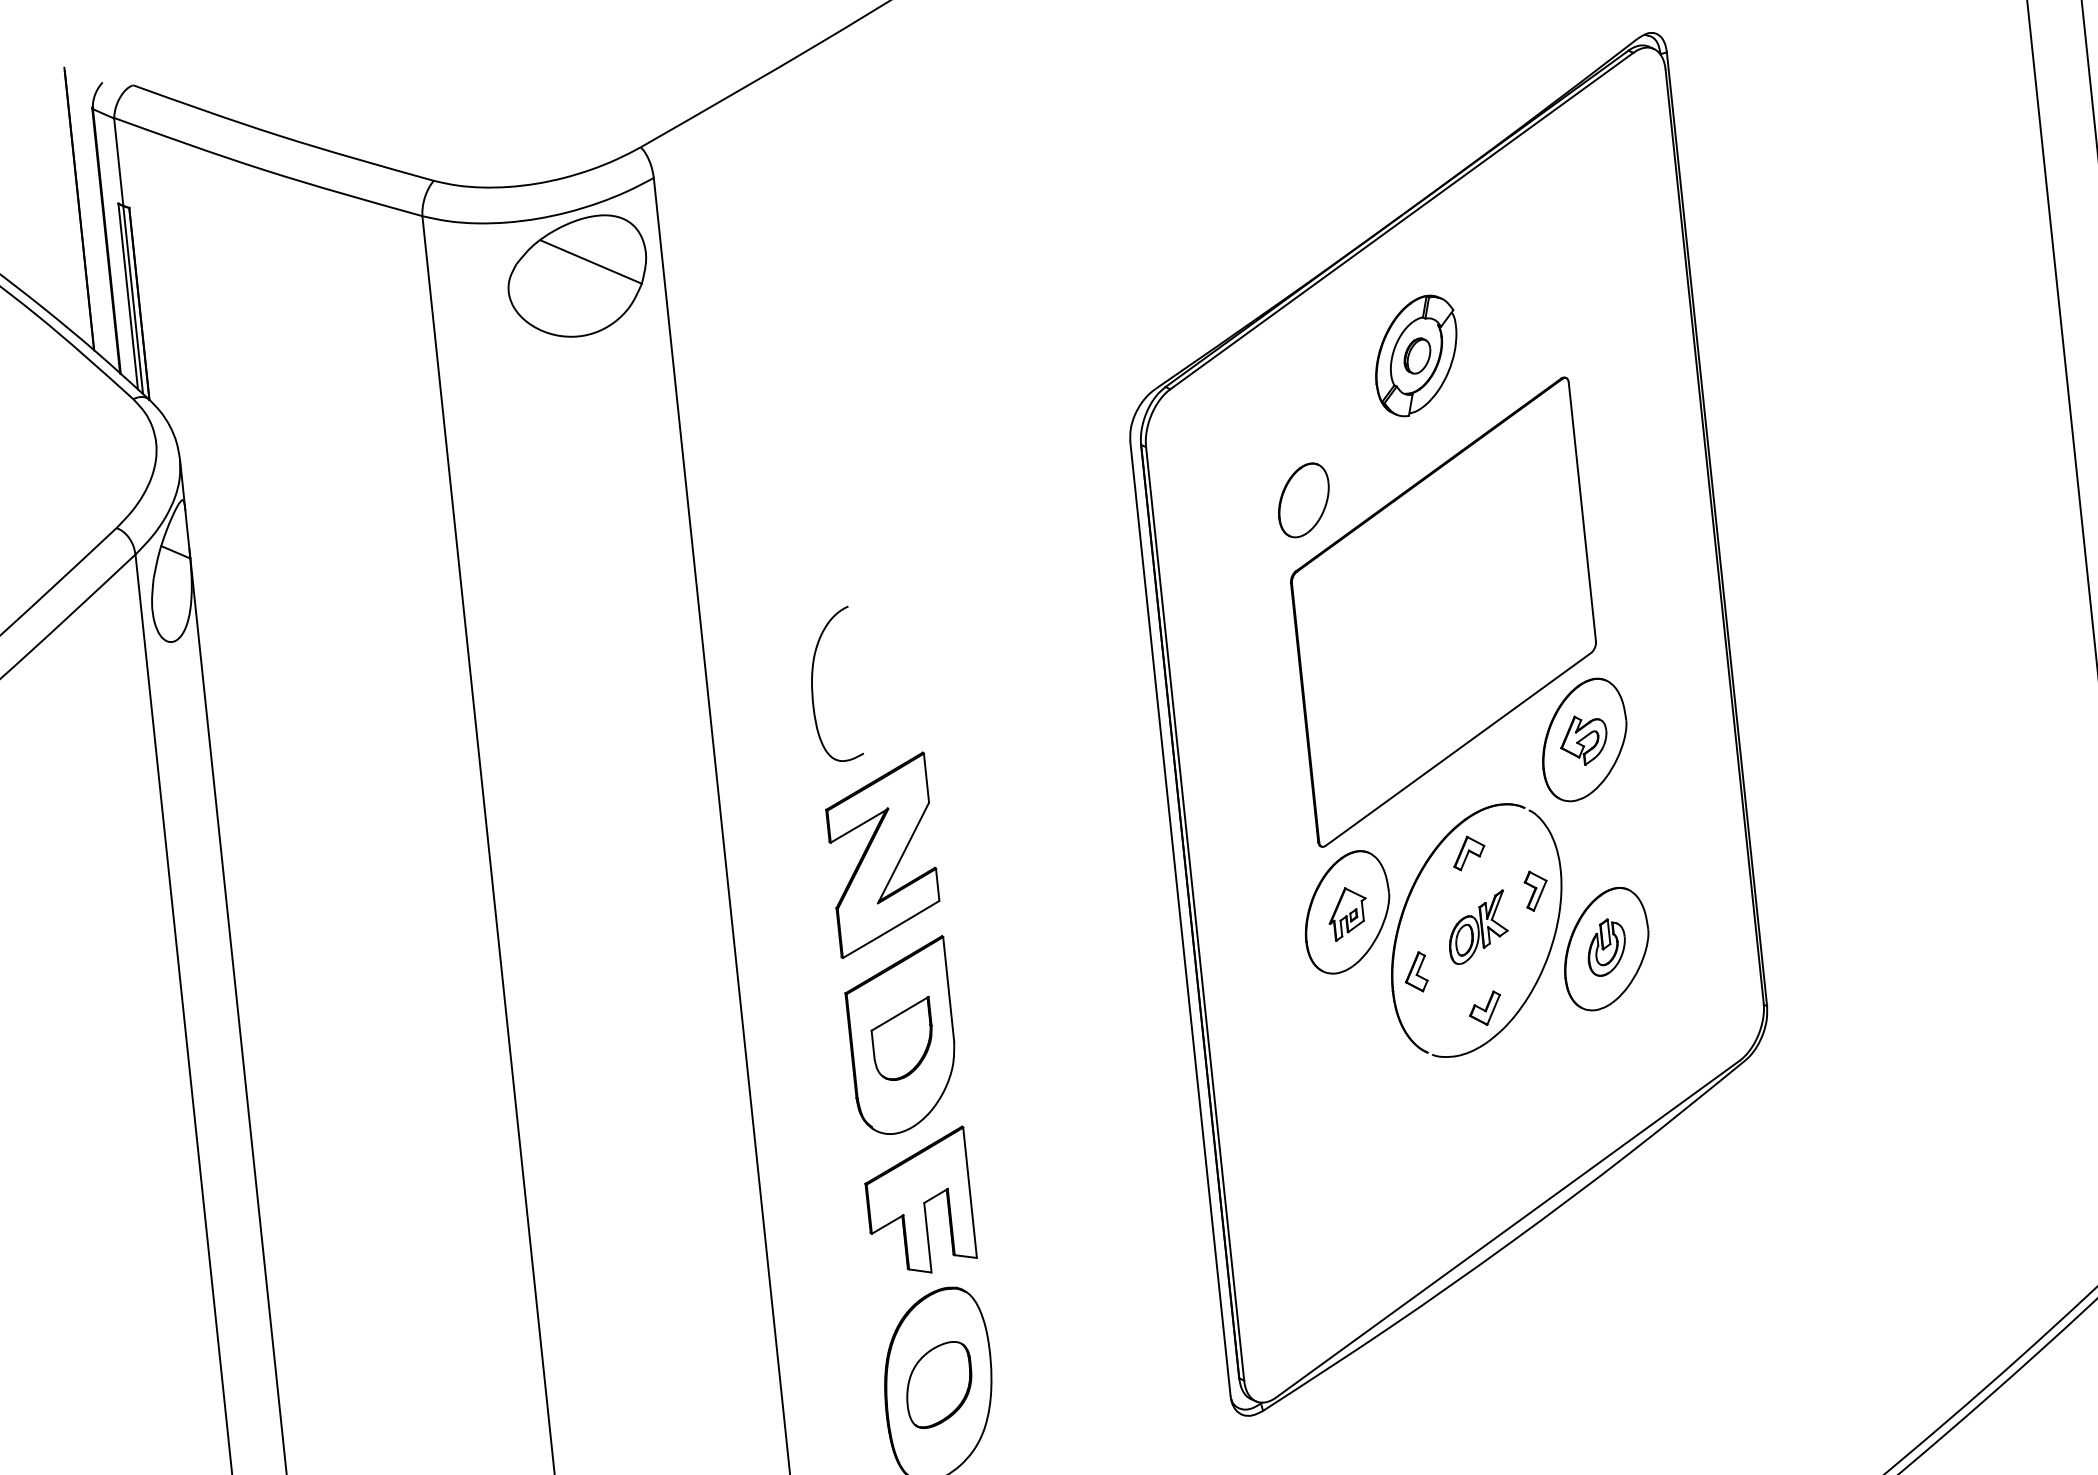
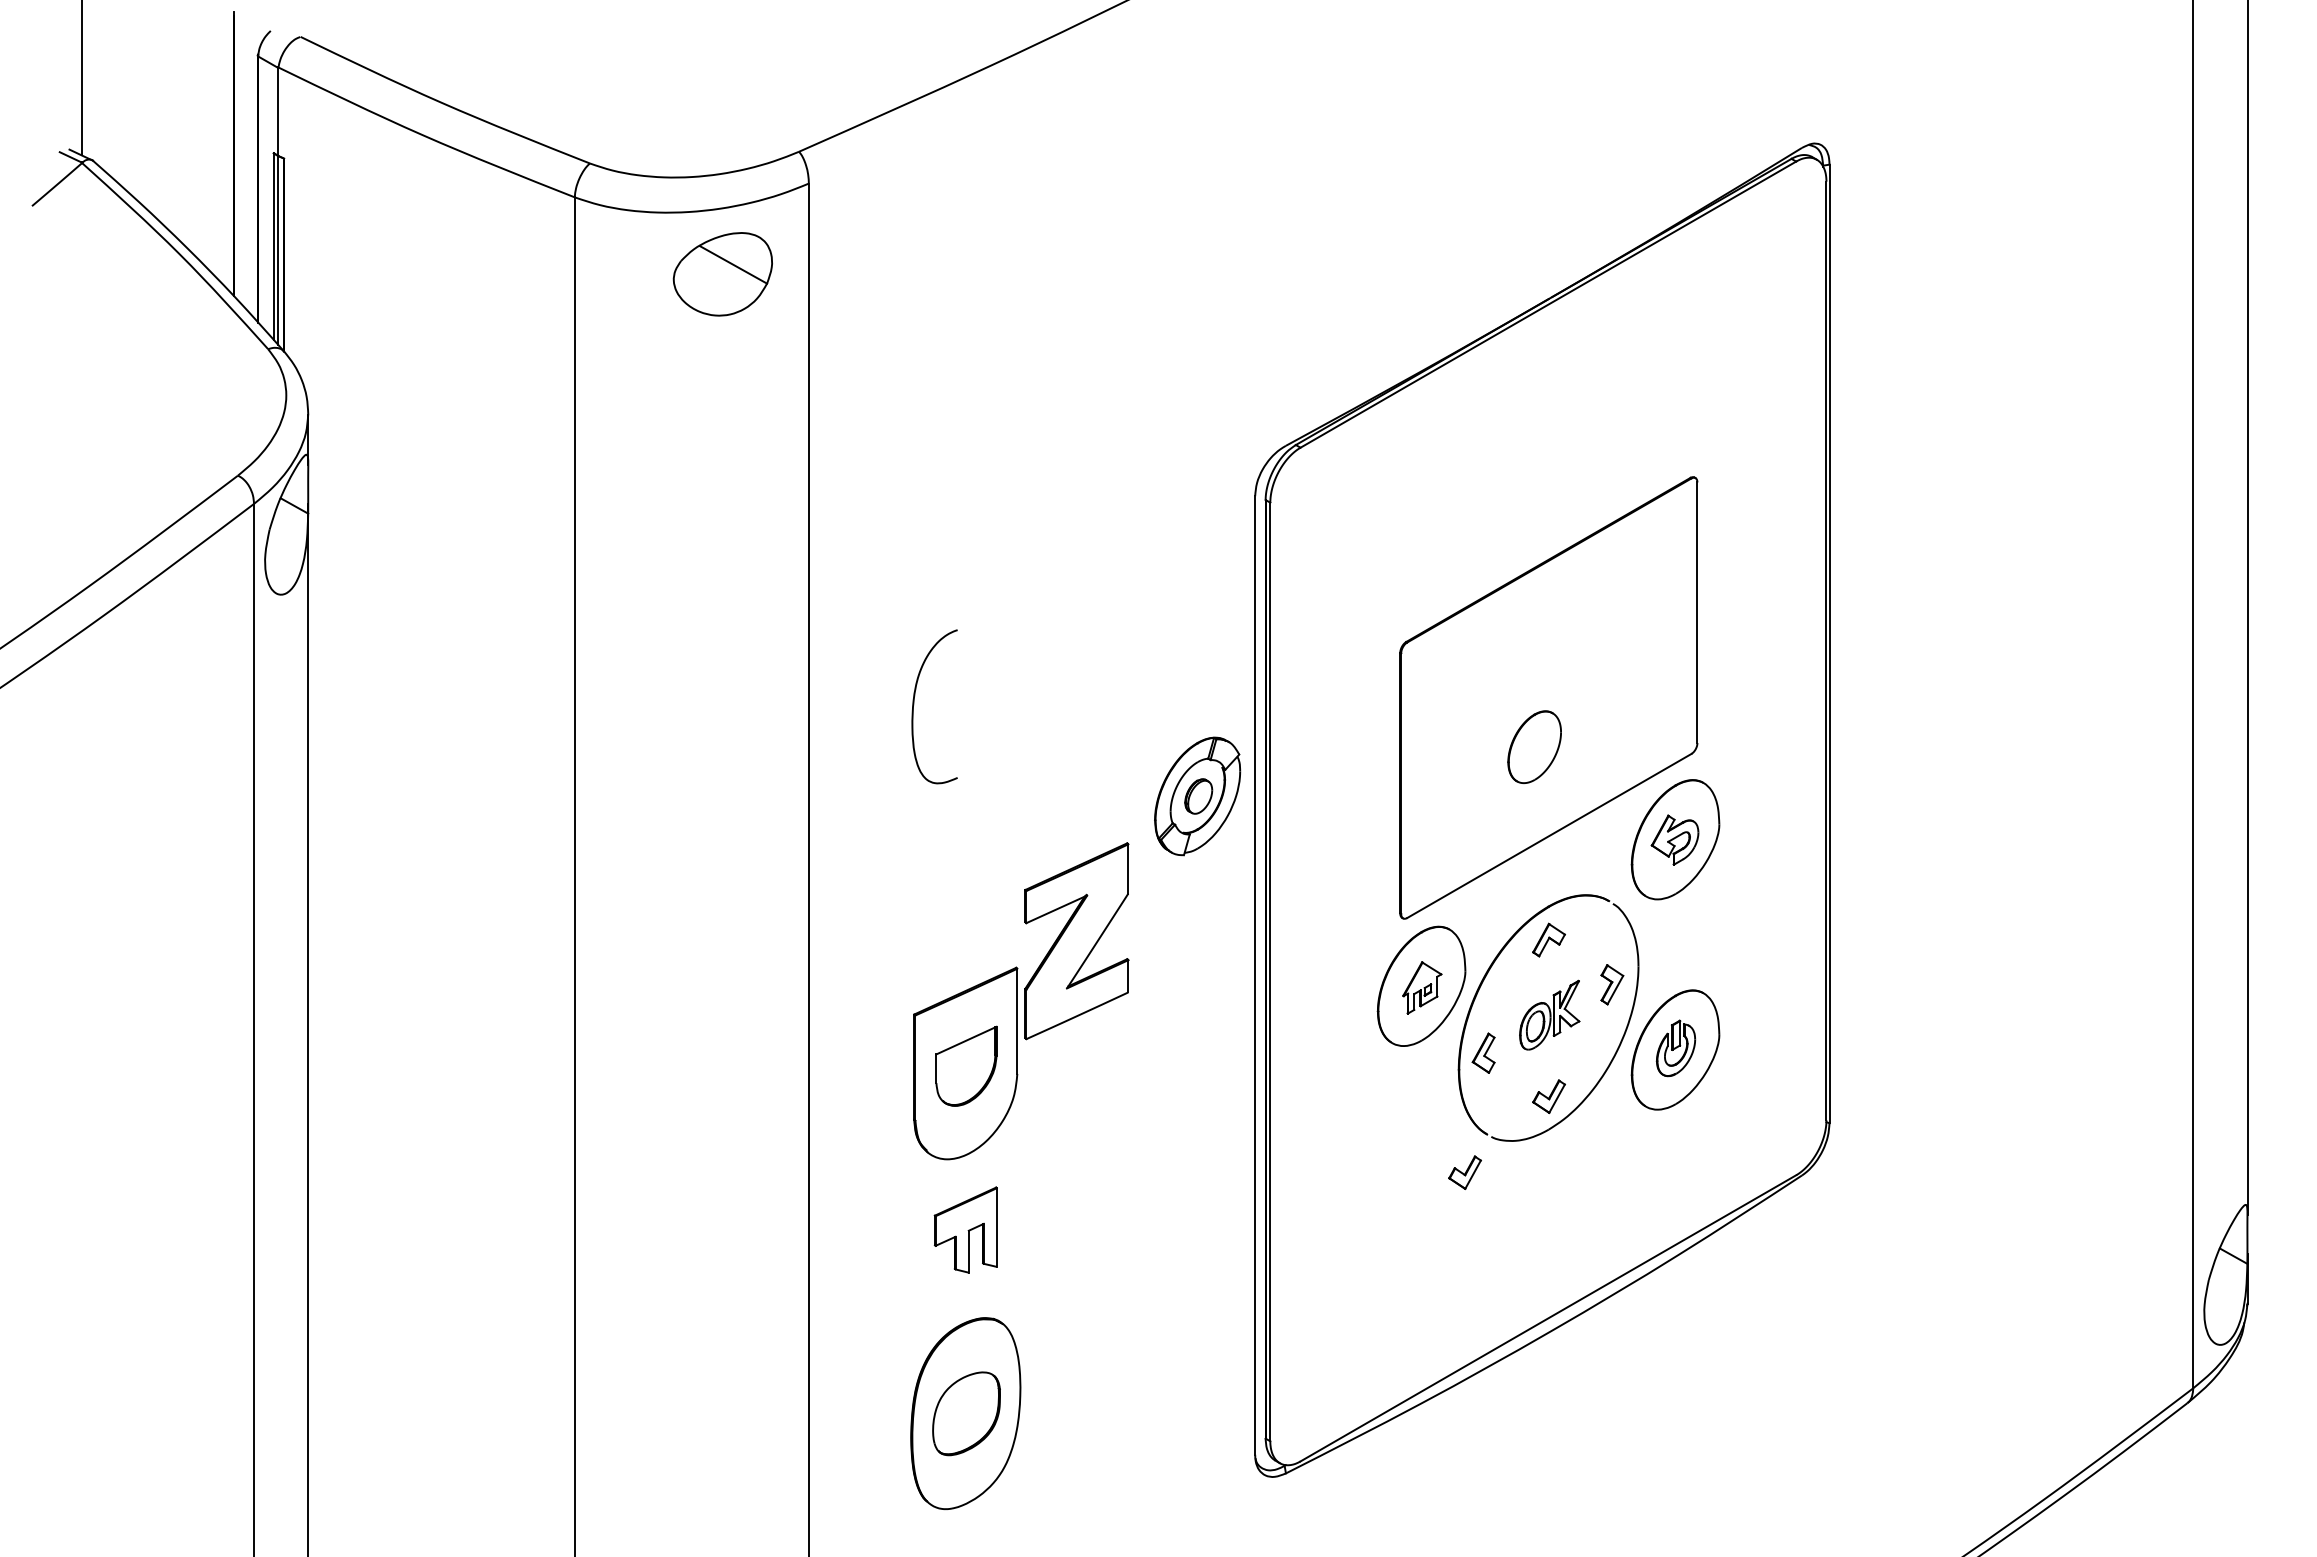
part: (577, 277) -> (722, 274), size x0.7
part: (1416, 356) -> (1197, 796), moved
part: (1303, 499) -> (1534, 746), moved
part: (882, 855) -> (1076, 941), moved
part: (1409, 1092) -> (1464, 1172), added
part: (918, 1201) -> (965, 1229), size x0.6

